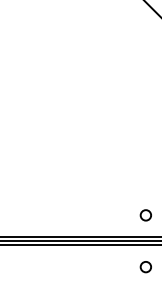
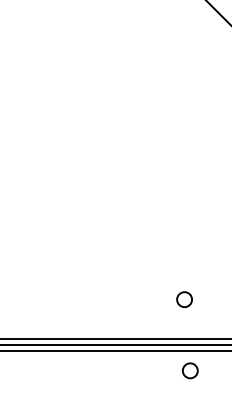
circle: (145, 215) -> (183, 299), moved
circle: (145, 267) -> (189, 371), moved

